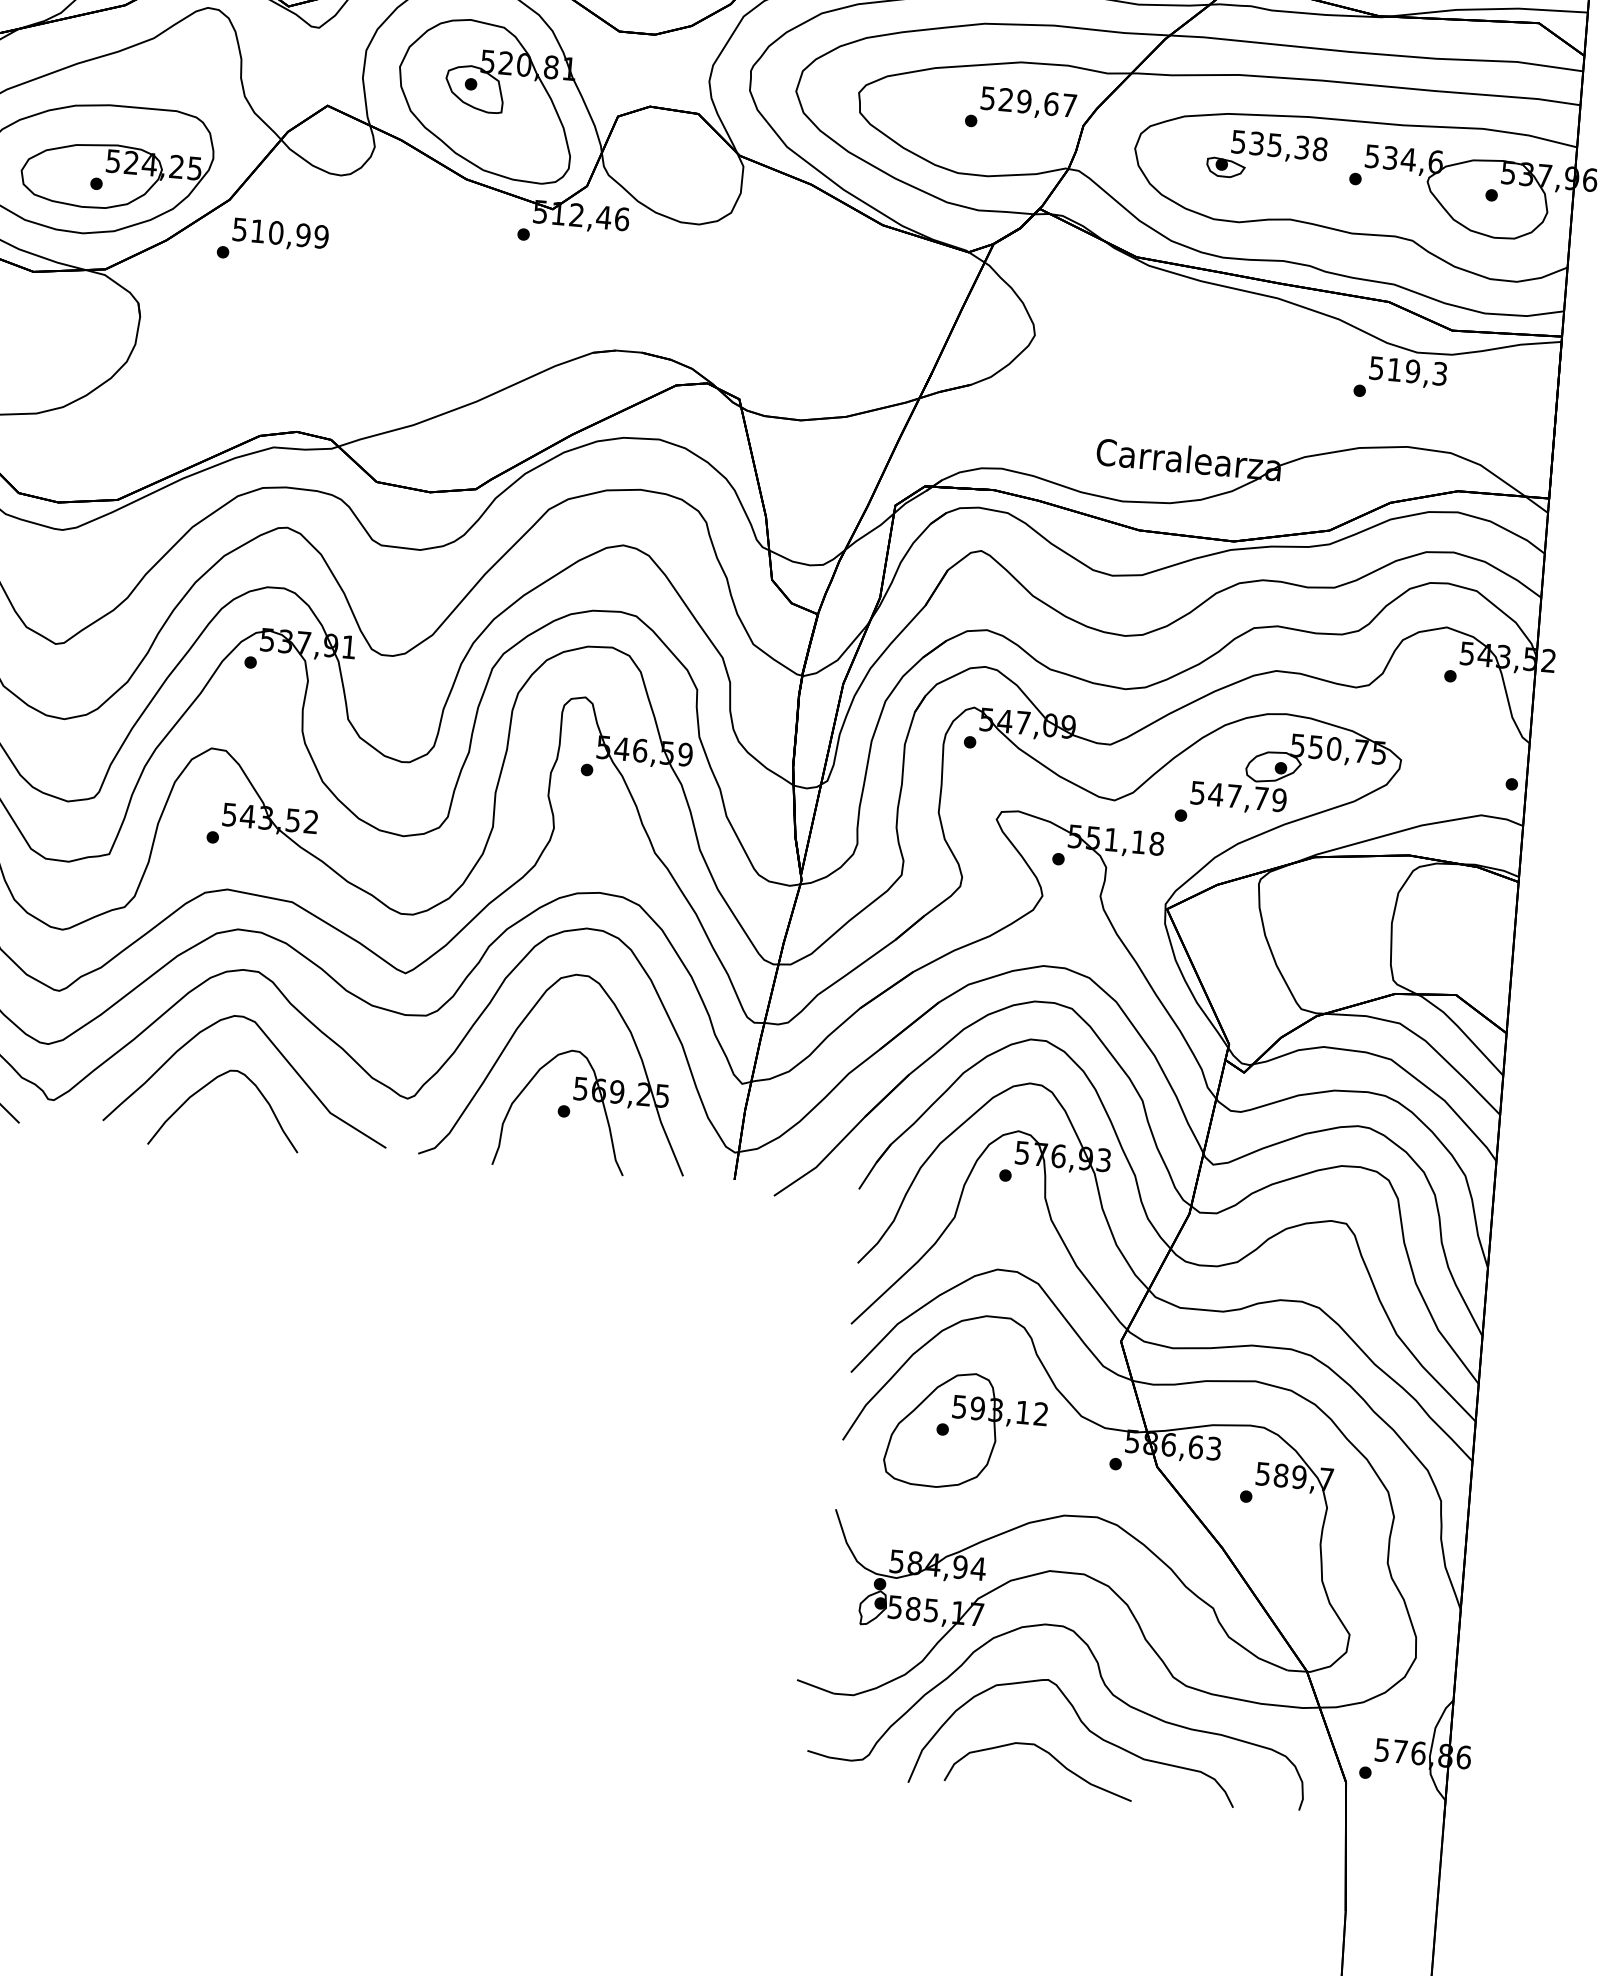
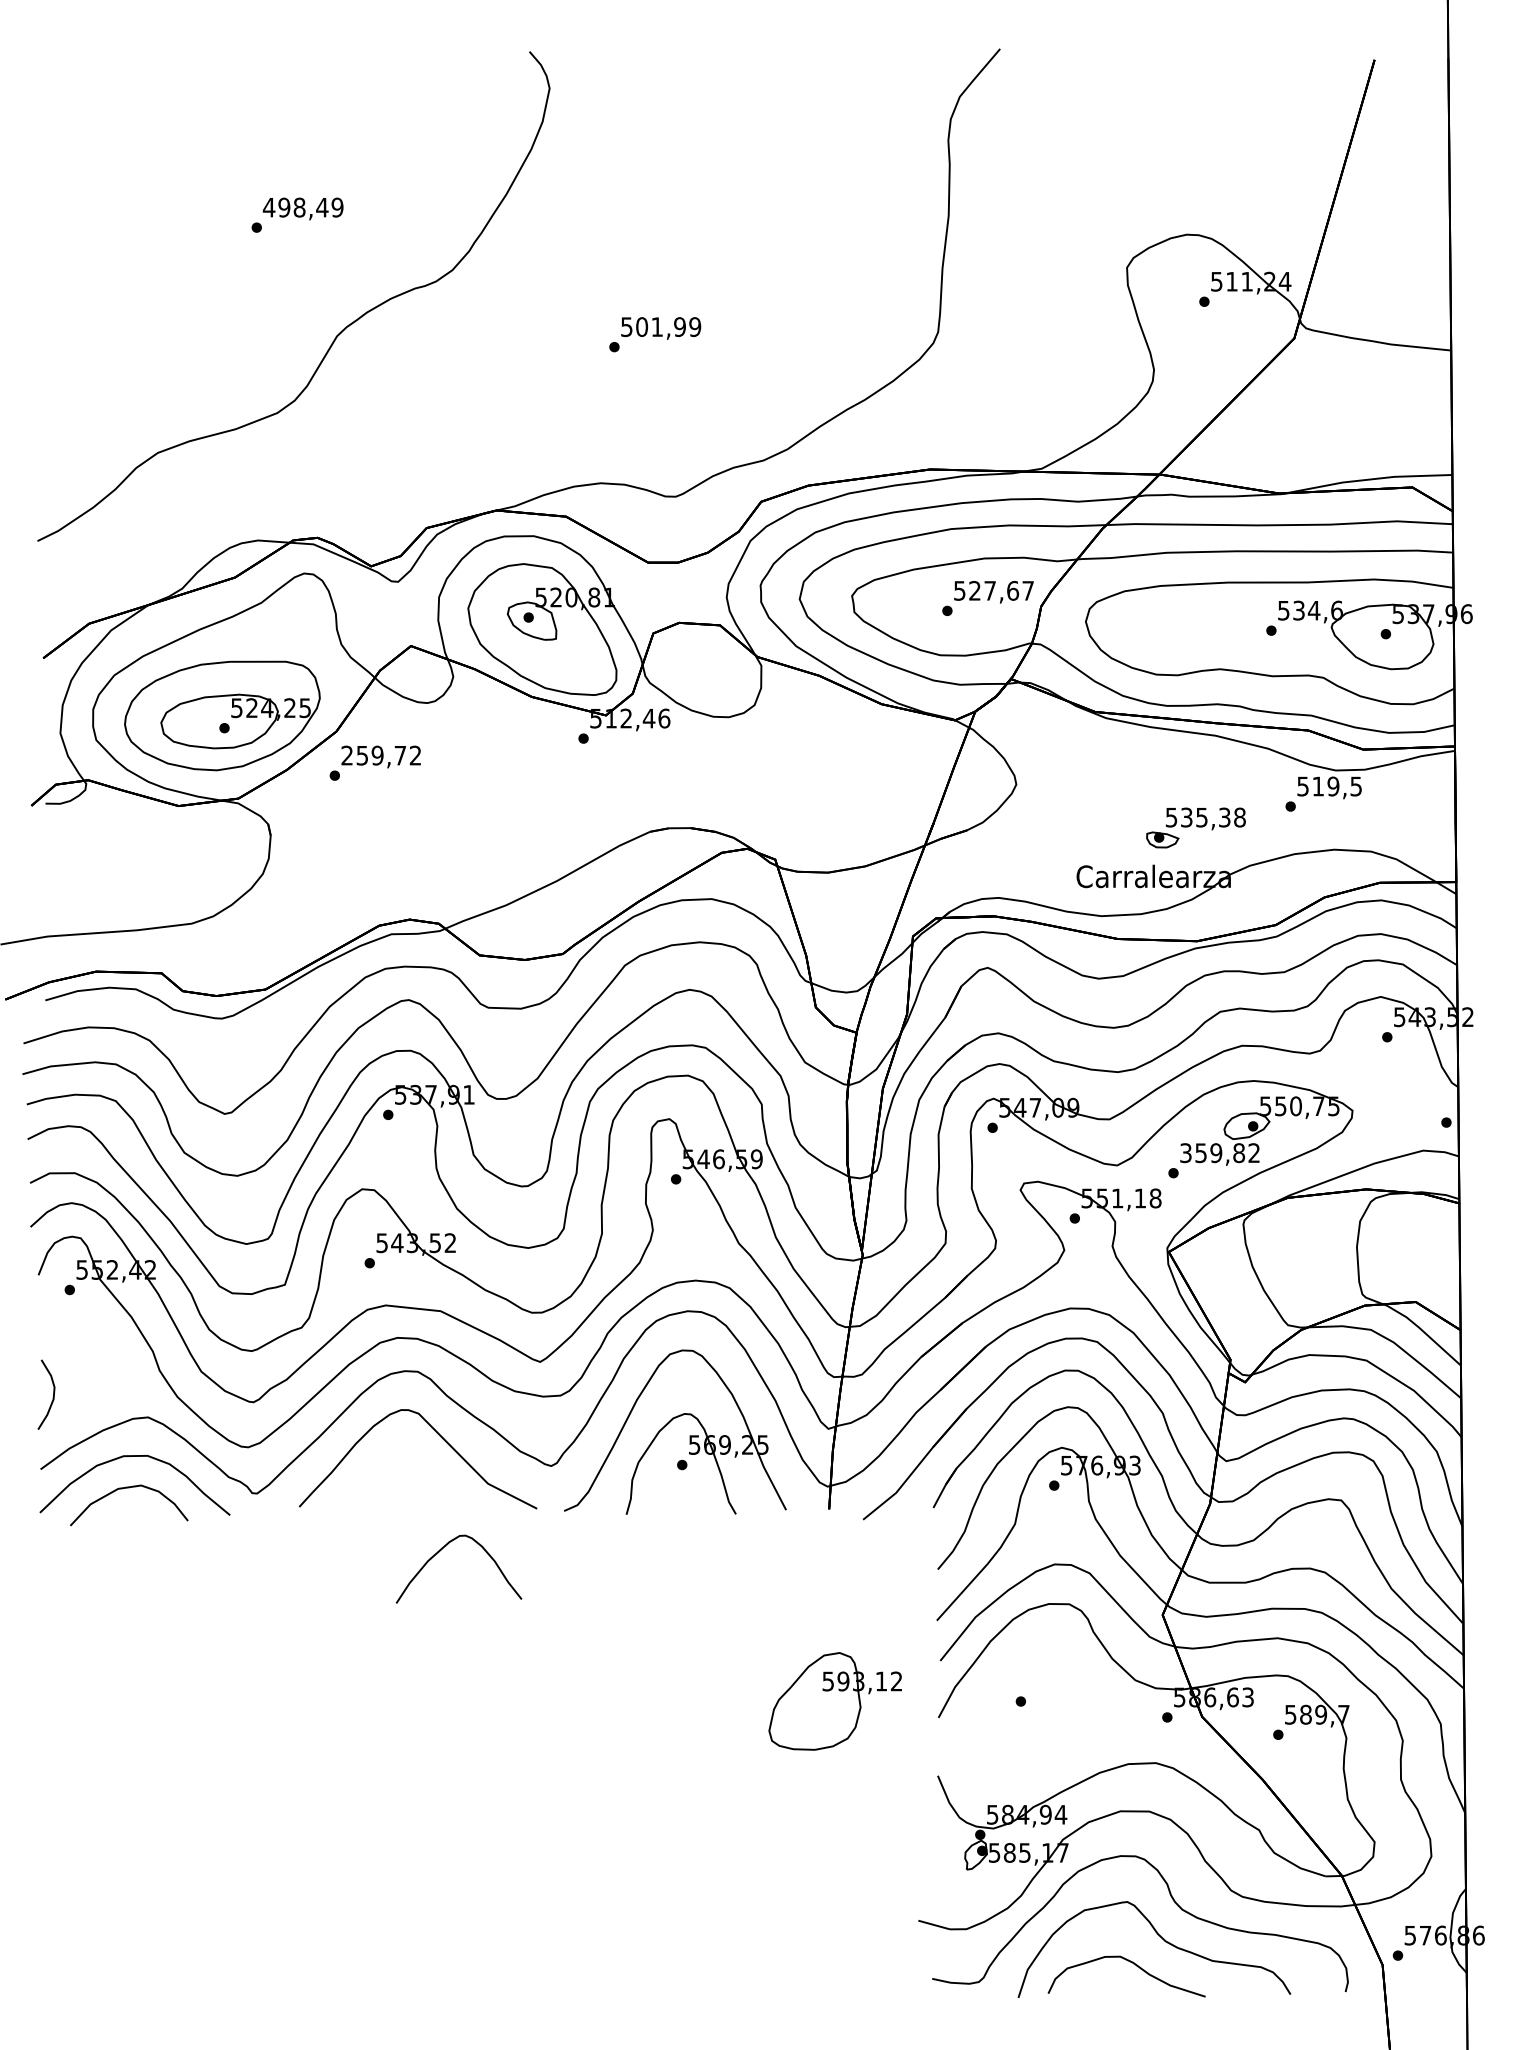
text: (1024, 101) -> (990, 590), 529,67 -> 527,67
part: (1266, 156) -> (1195, 827), moved
text: (280, 233) -> (381, 755), 510,99 -> 259,72
text: (1440, 372) -> (1356, 785), 519,3 -> 519,5
text: (1239, 797) -> (1220, 1153), 547,79 -> 359,82
curve: (207, 1086) -> (441, 1550), moved
part: (964, 1431) -> (834, 1701), moved

